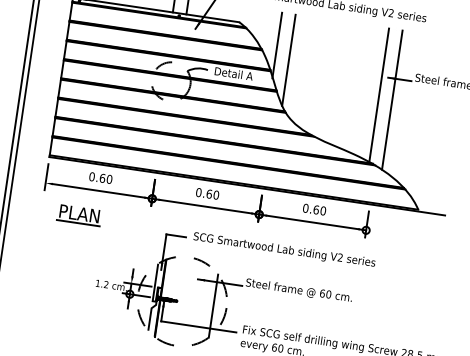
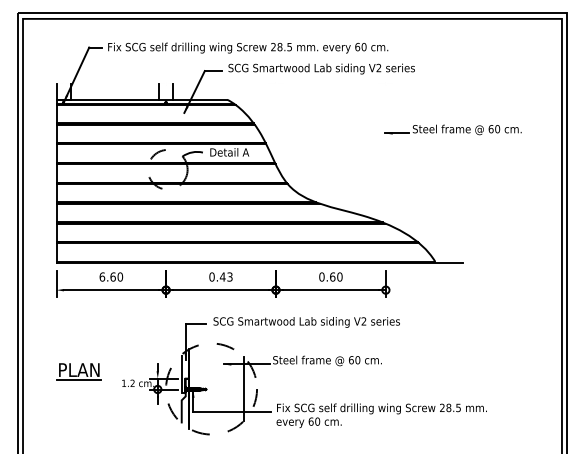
line: (277, 45) -> (269, 117), removed
line: (288, 60) -> (282, 130), removed
line: (378, 94) -> (378, 151), removed
line: (392, 99) -> (392, 154), removed
text: (92, 176) -> (102, 276), 0.60 -> 6.60
text: (212, 194) -> (225, 276), 0.60 -> 0.43
part: (78, 215) -> (78, 371), moved

